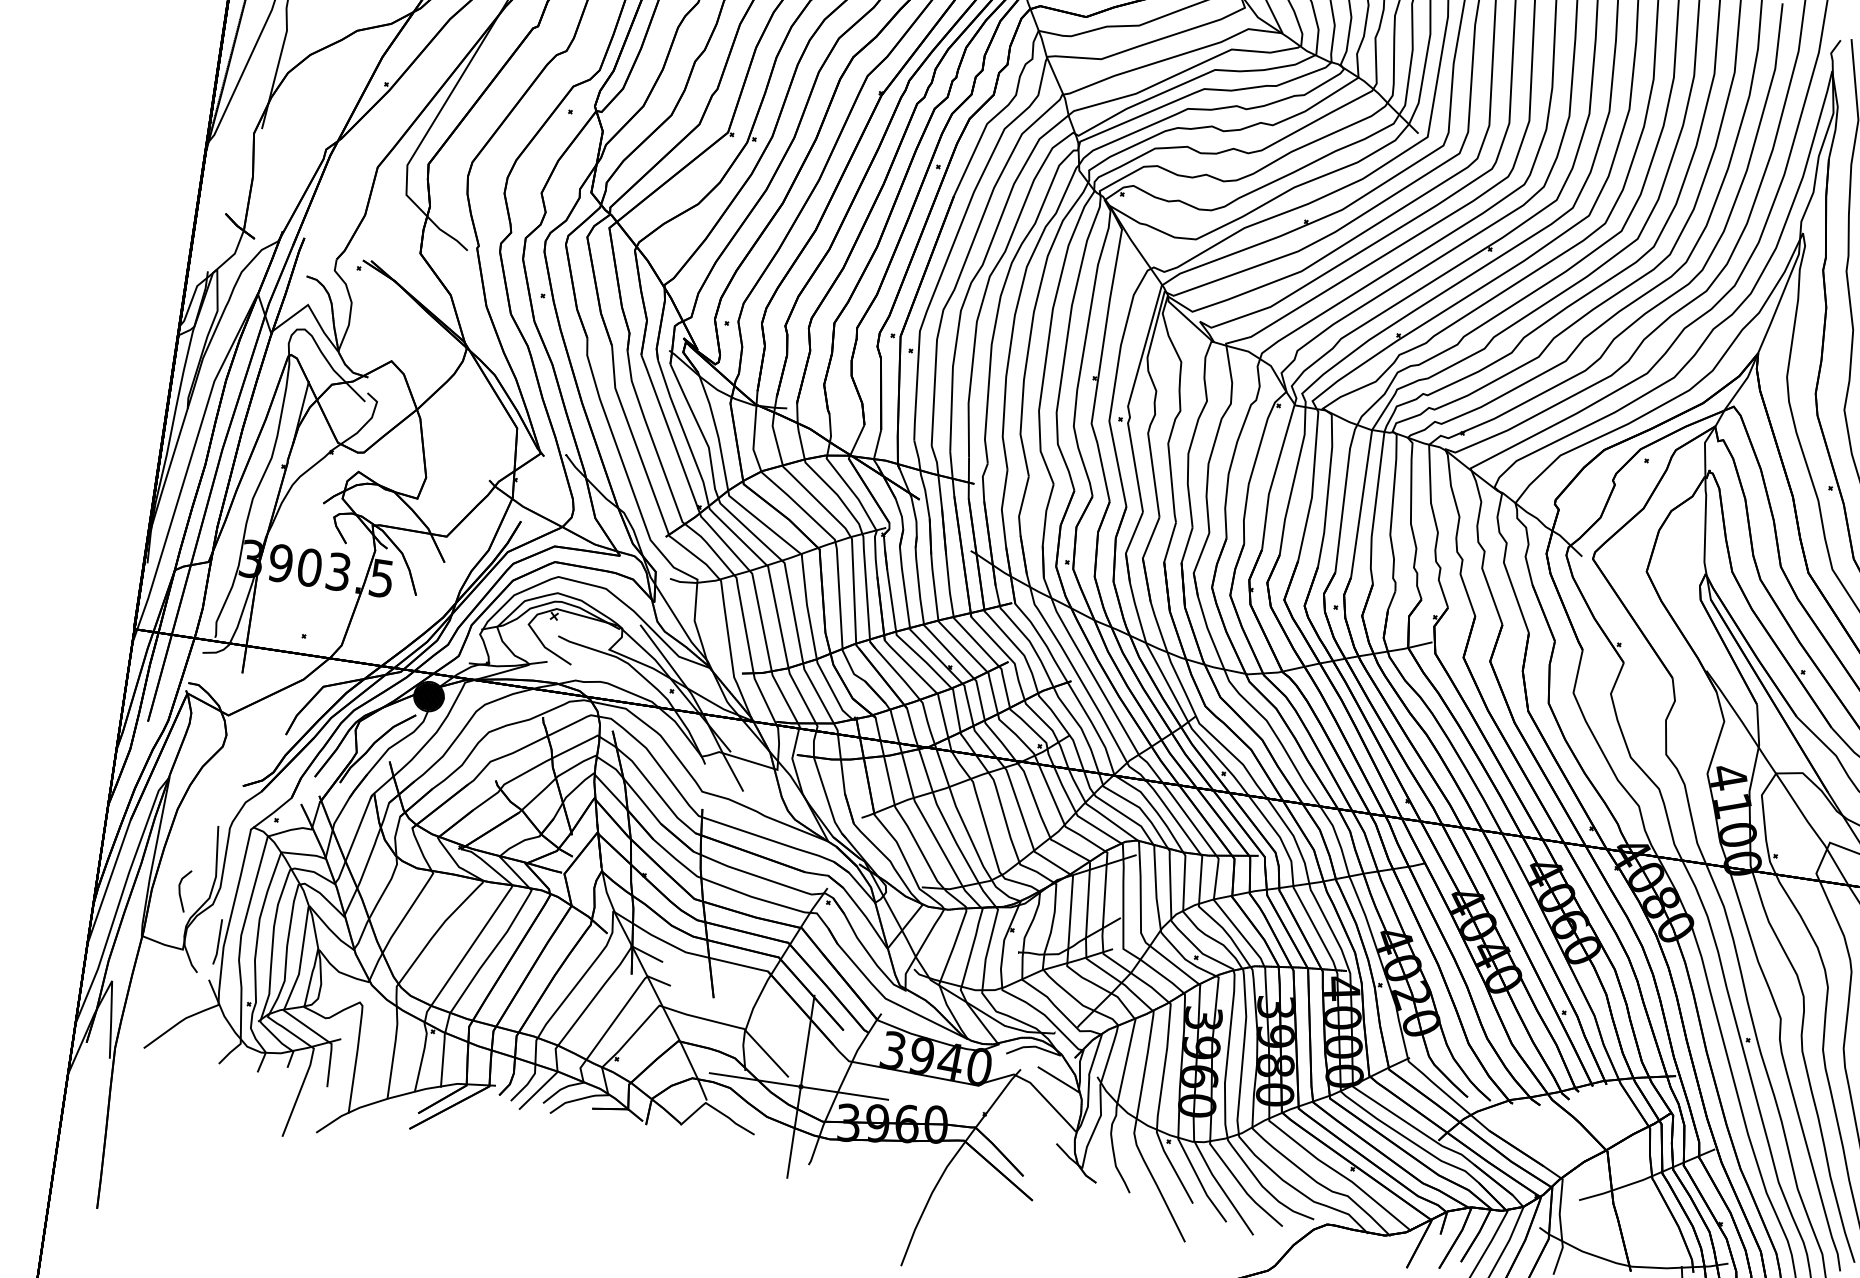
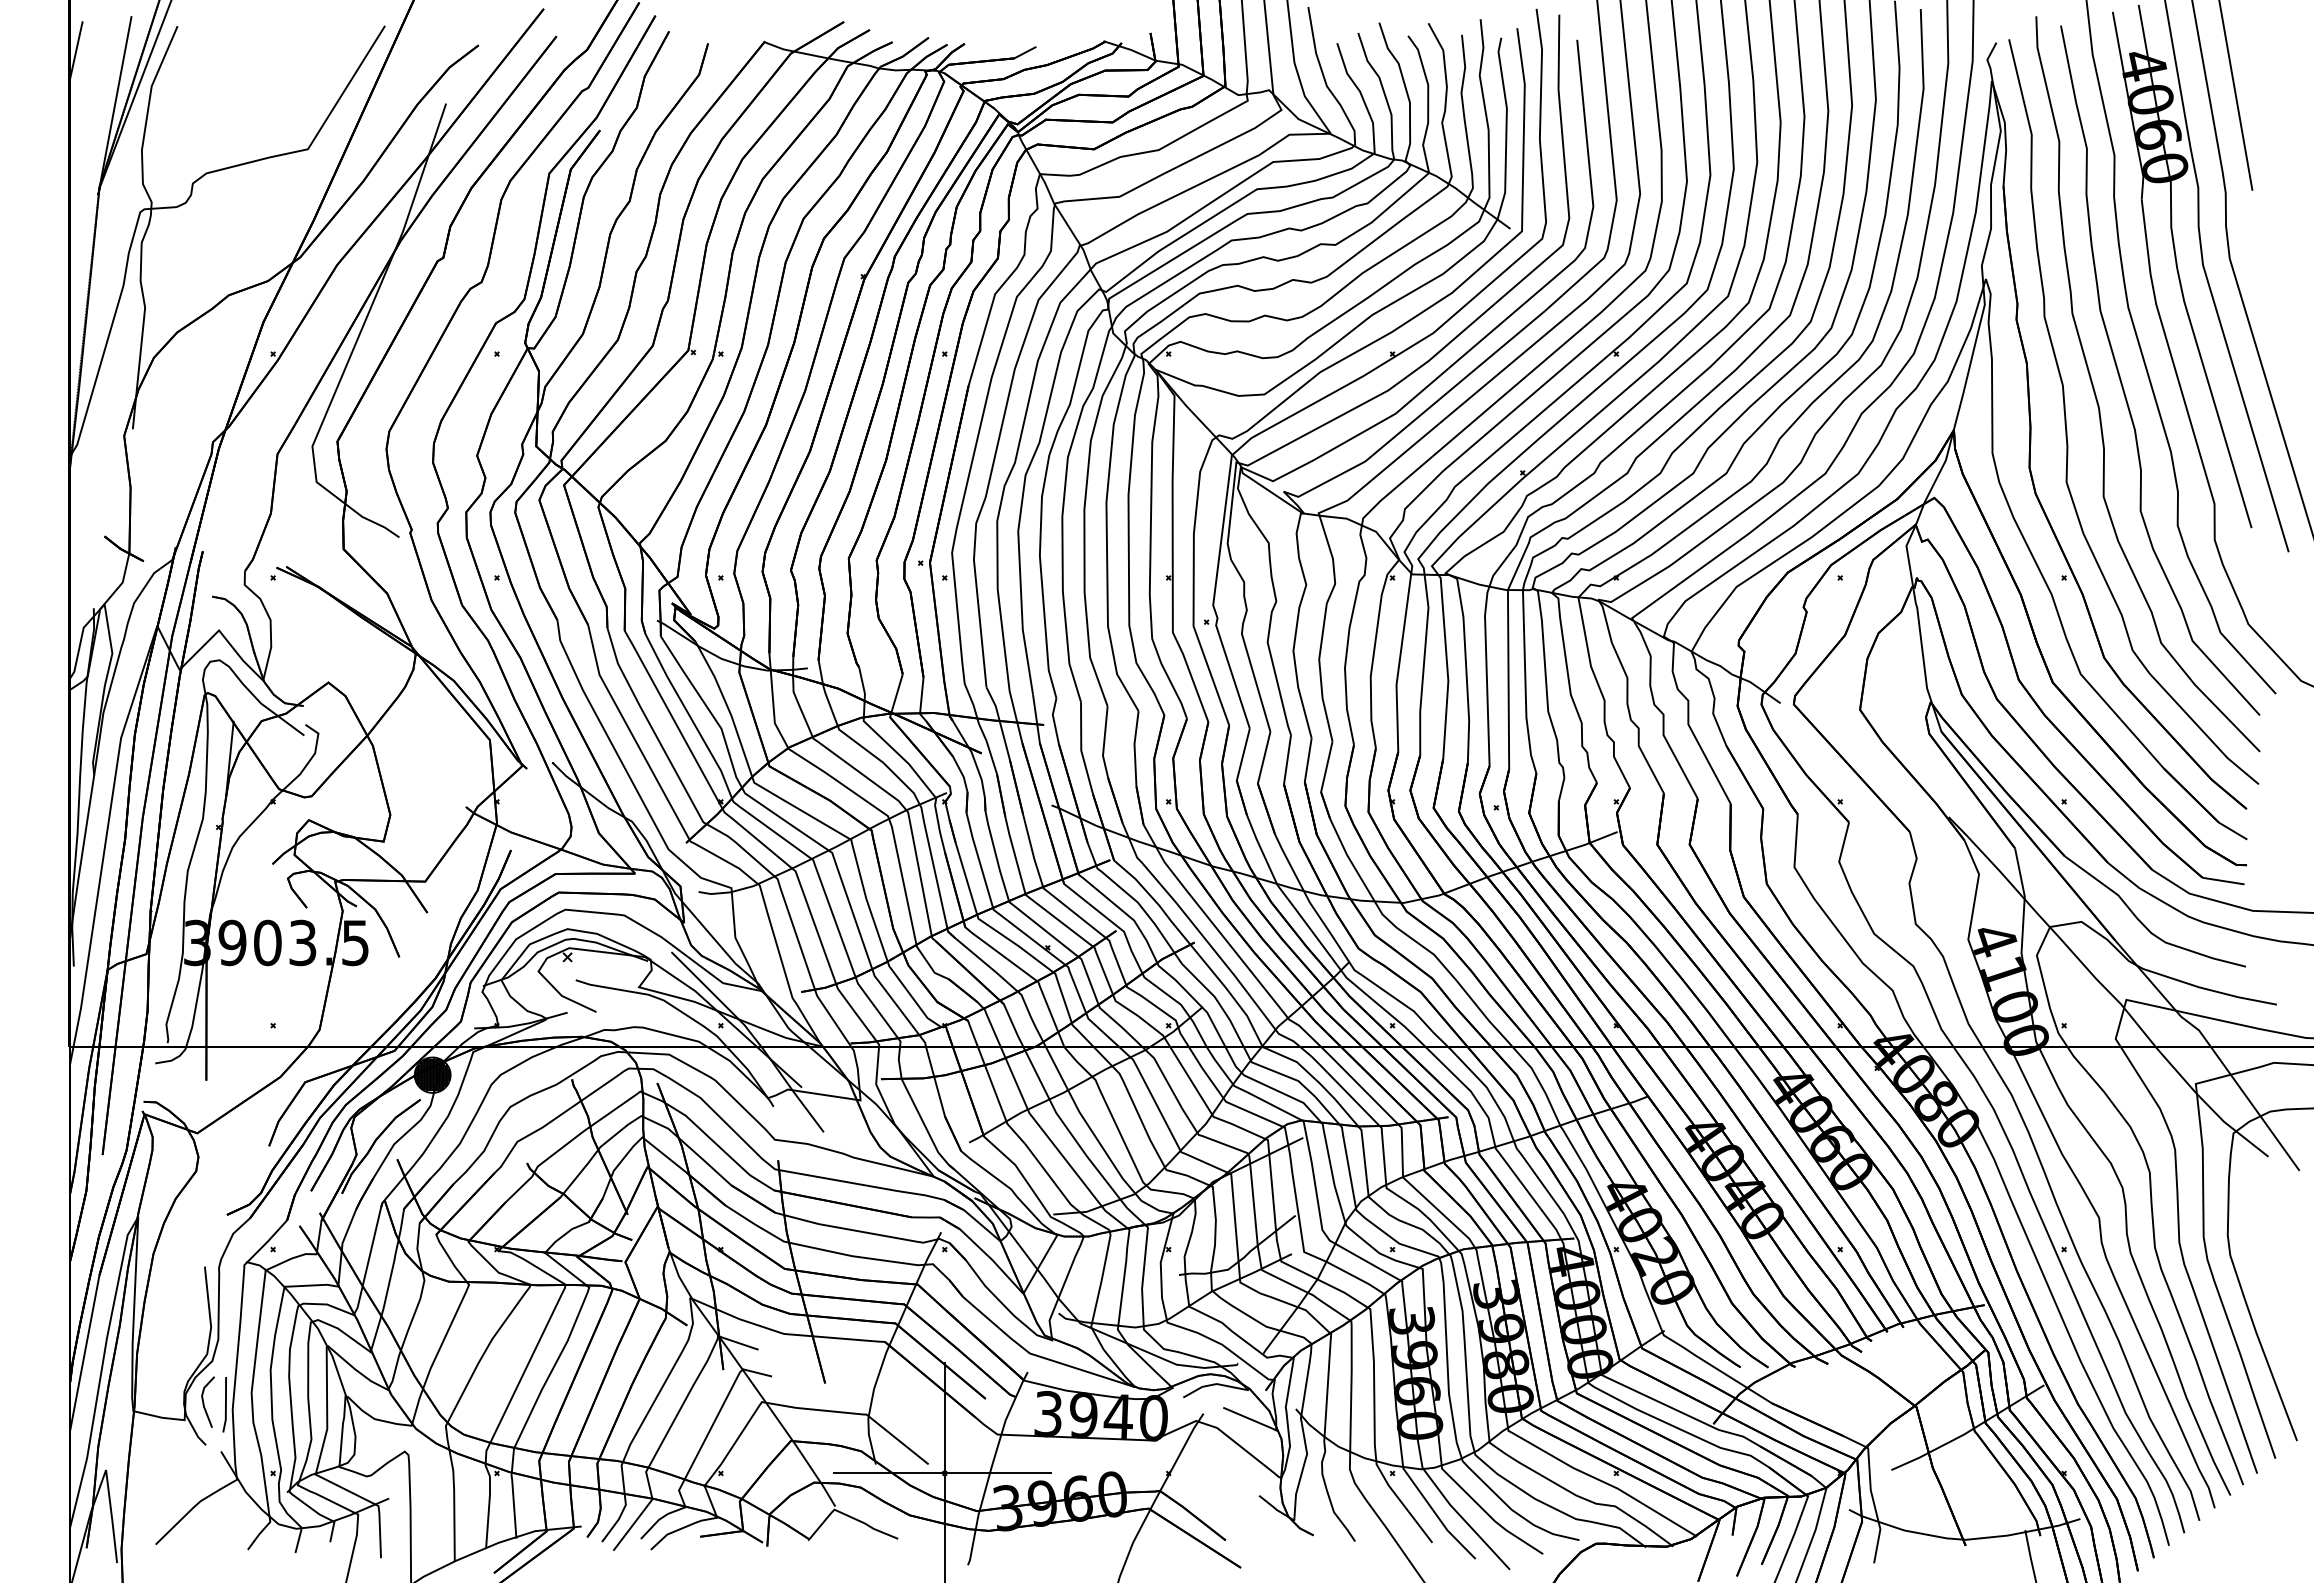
line: (180, 890) -> (204, 1402), moved

